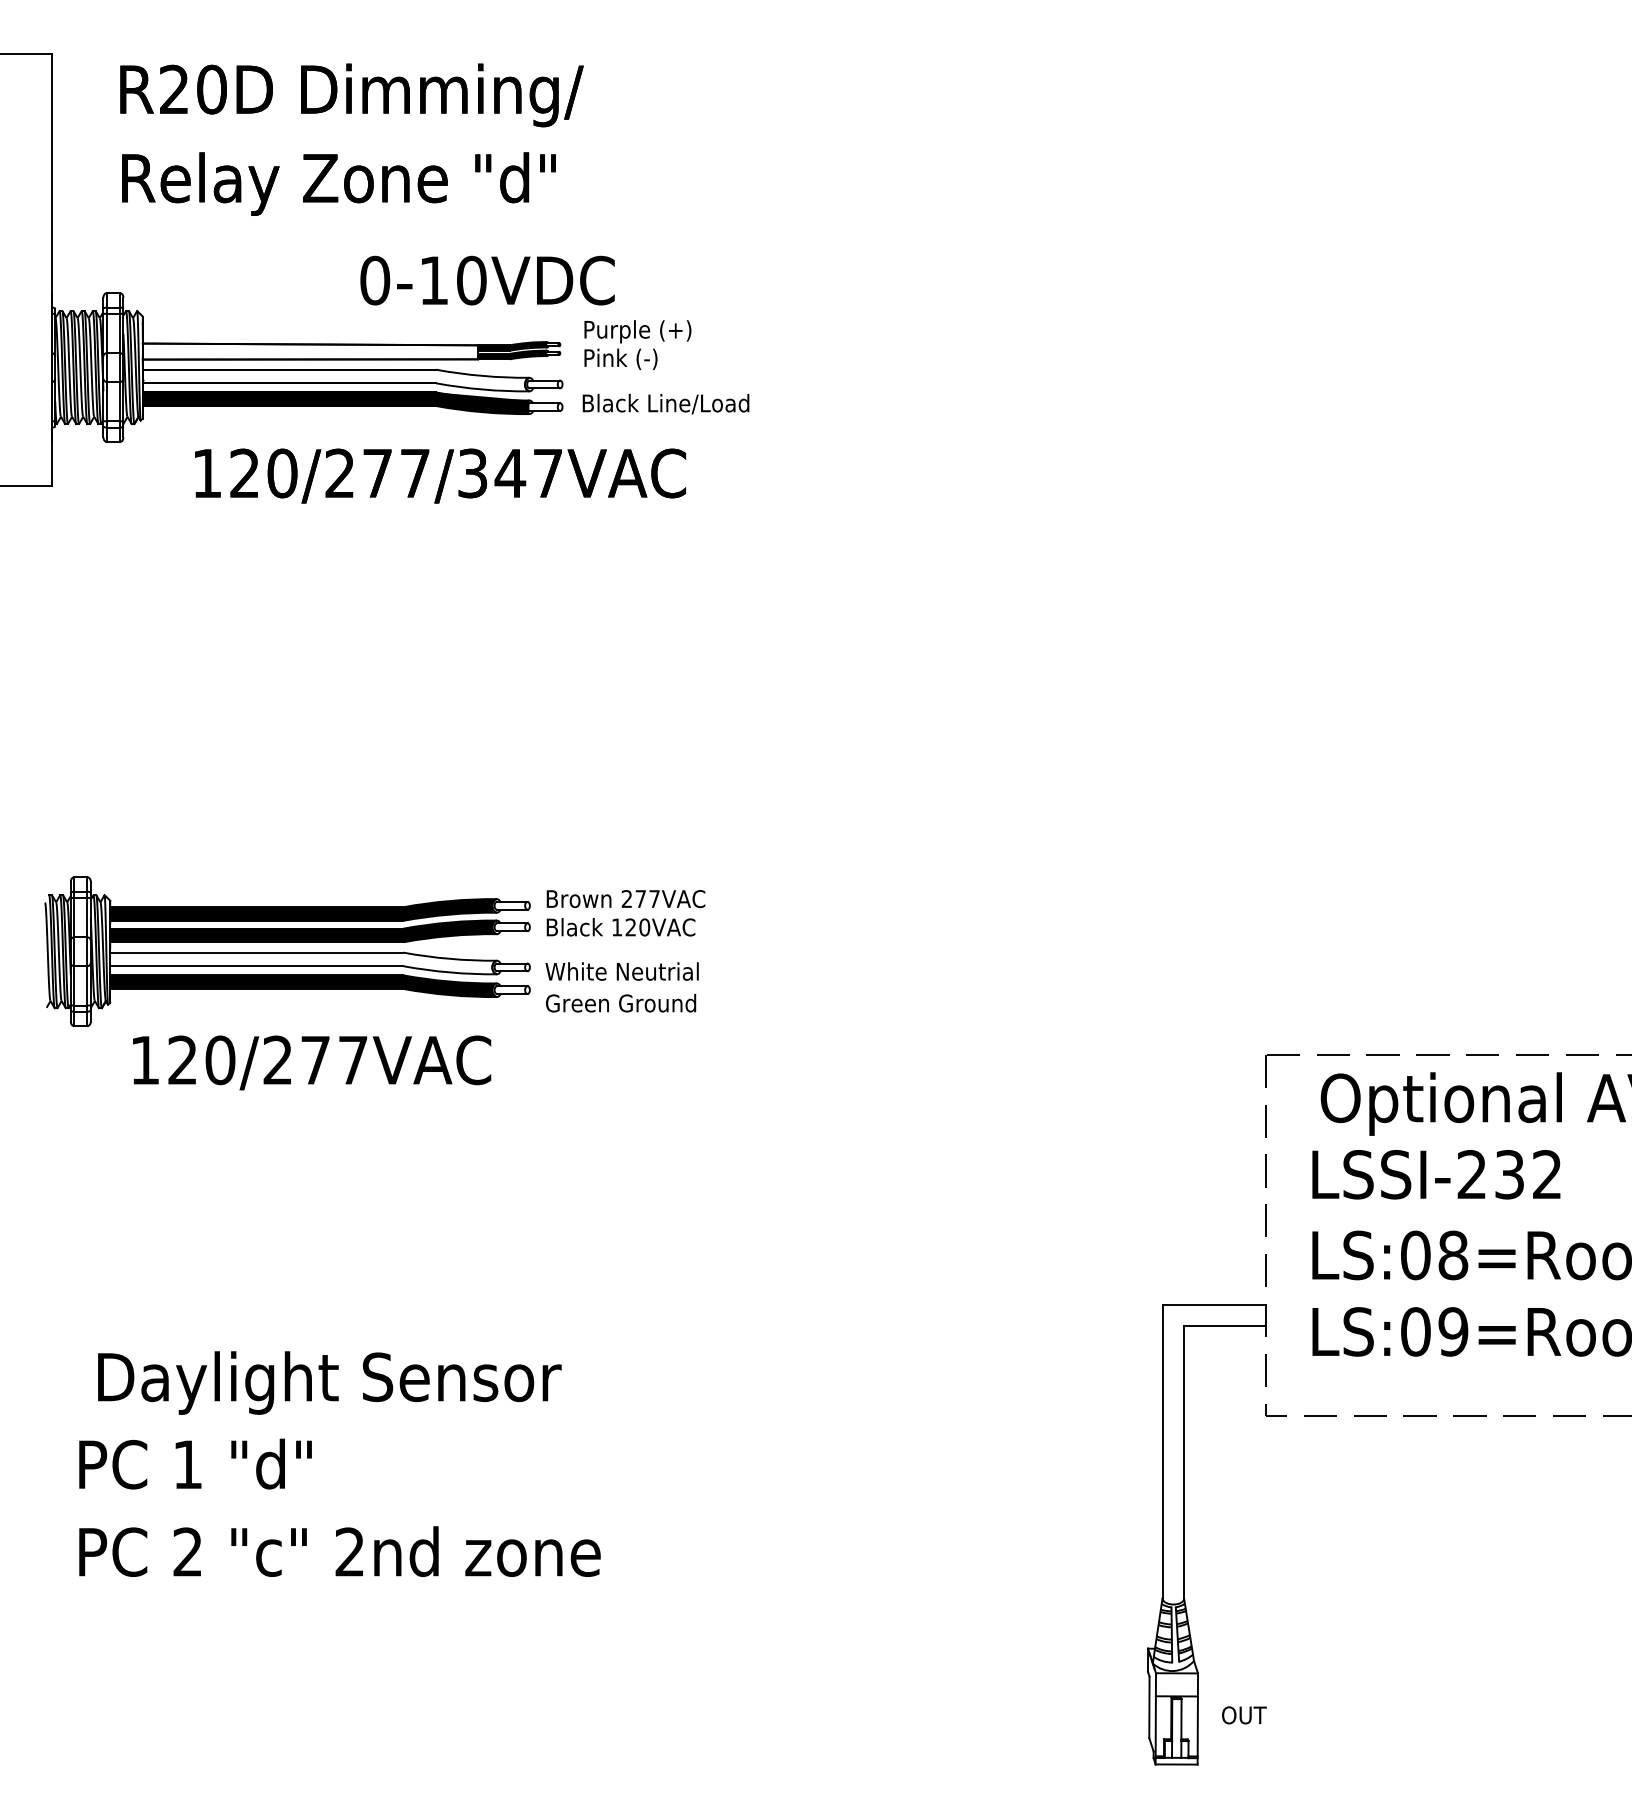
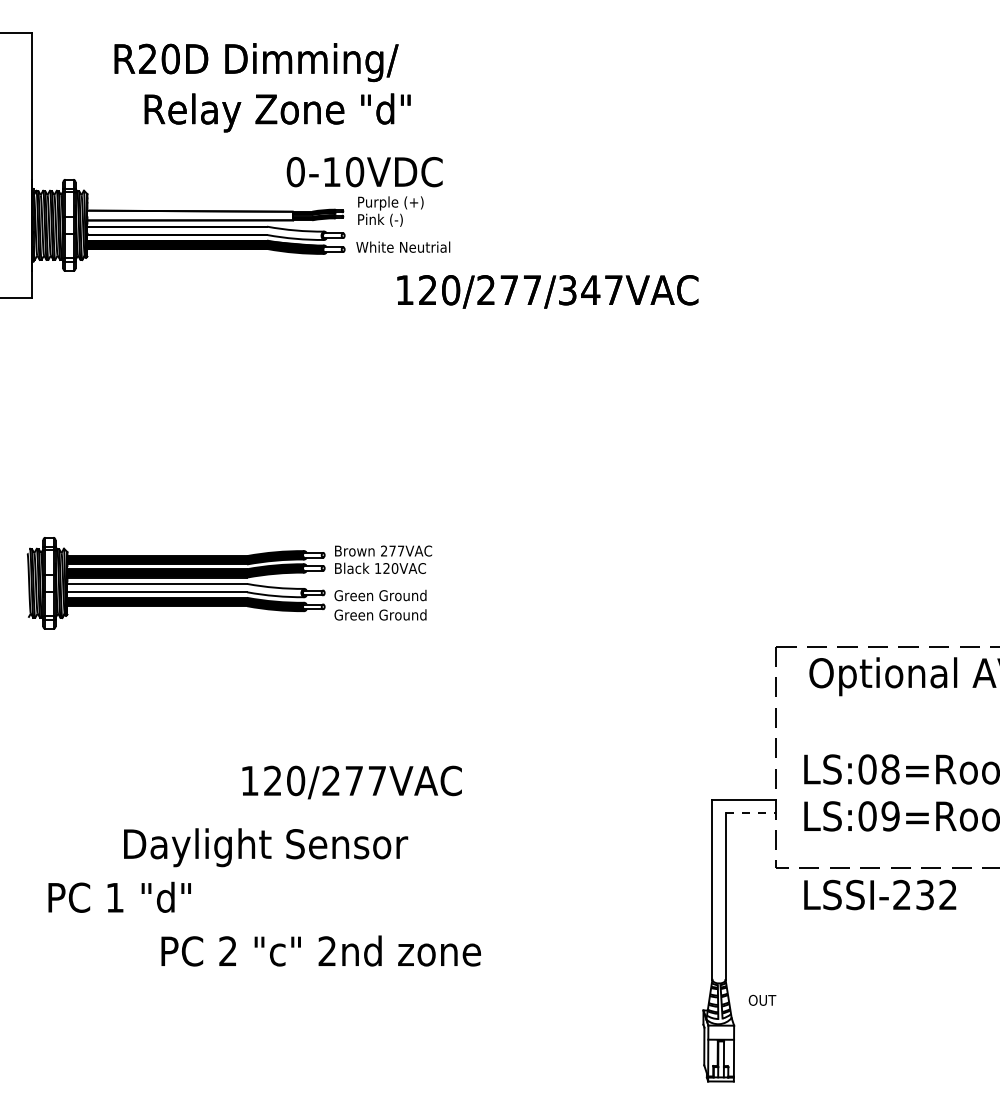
text: (351, 95) -> (256, 62), moved
text: (338, 183) -> (277, 112), moved
text: (487, 281) -> (364, 172), moved
text: (665, 403) -> (407, 247), Black Line/Load -> White Neutrial
text: (439, 475) -> (547, 291), moved
text: (622, 971) -> (381, 595), White Neutrial -> Green Ground
text: (310, 1062) -> (351, 782), moved
text: (1436, 1173) -> (880, 894), moved
line: (1226, 1325) -> (751, 812), solid -> dashed
text: (330, 1382) -> (266, 847), moved
text: (338, 1550) -> (320, 950), moved
text: (1244, 1713) -> (762, 999), moved

